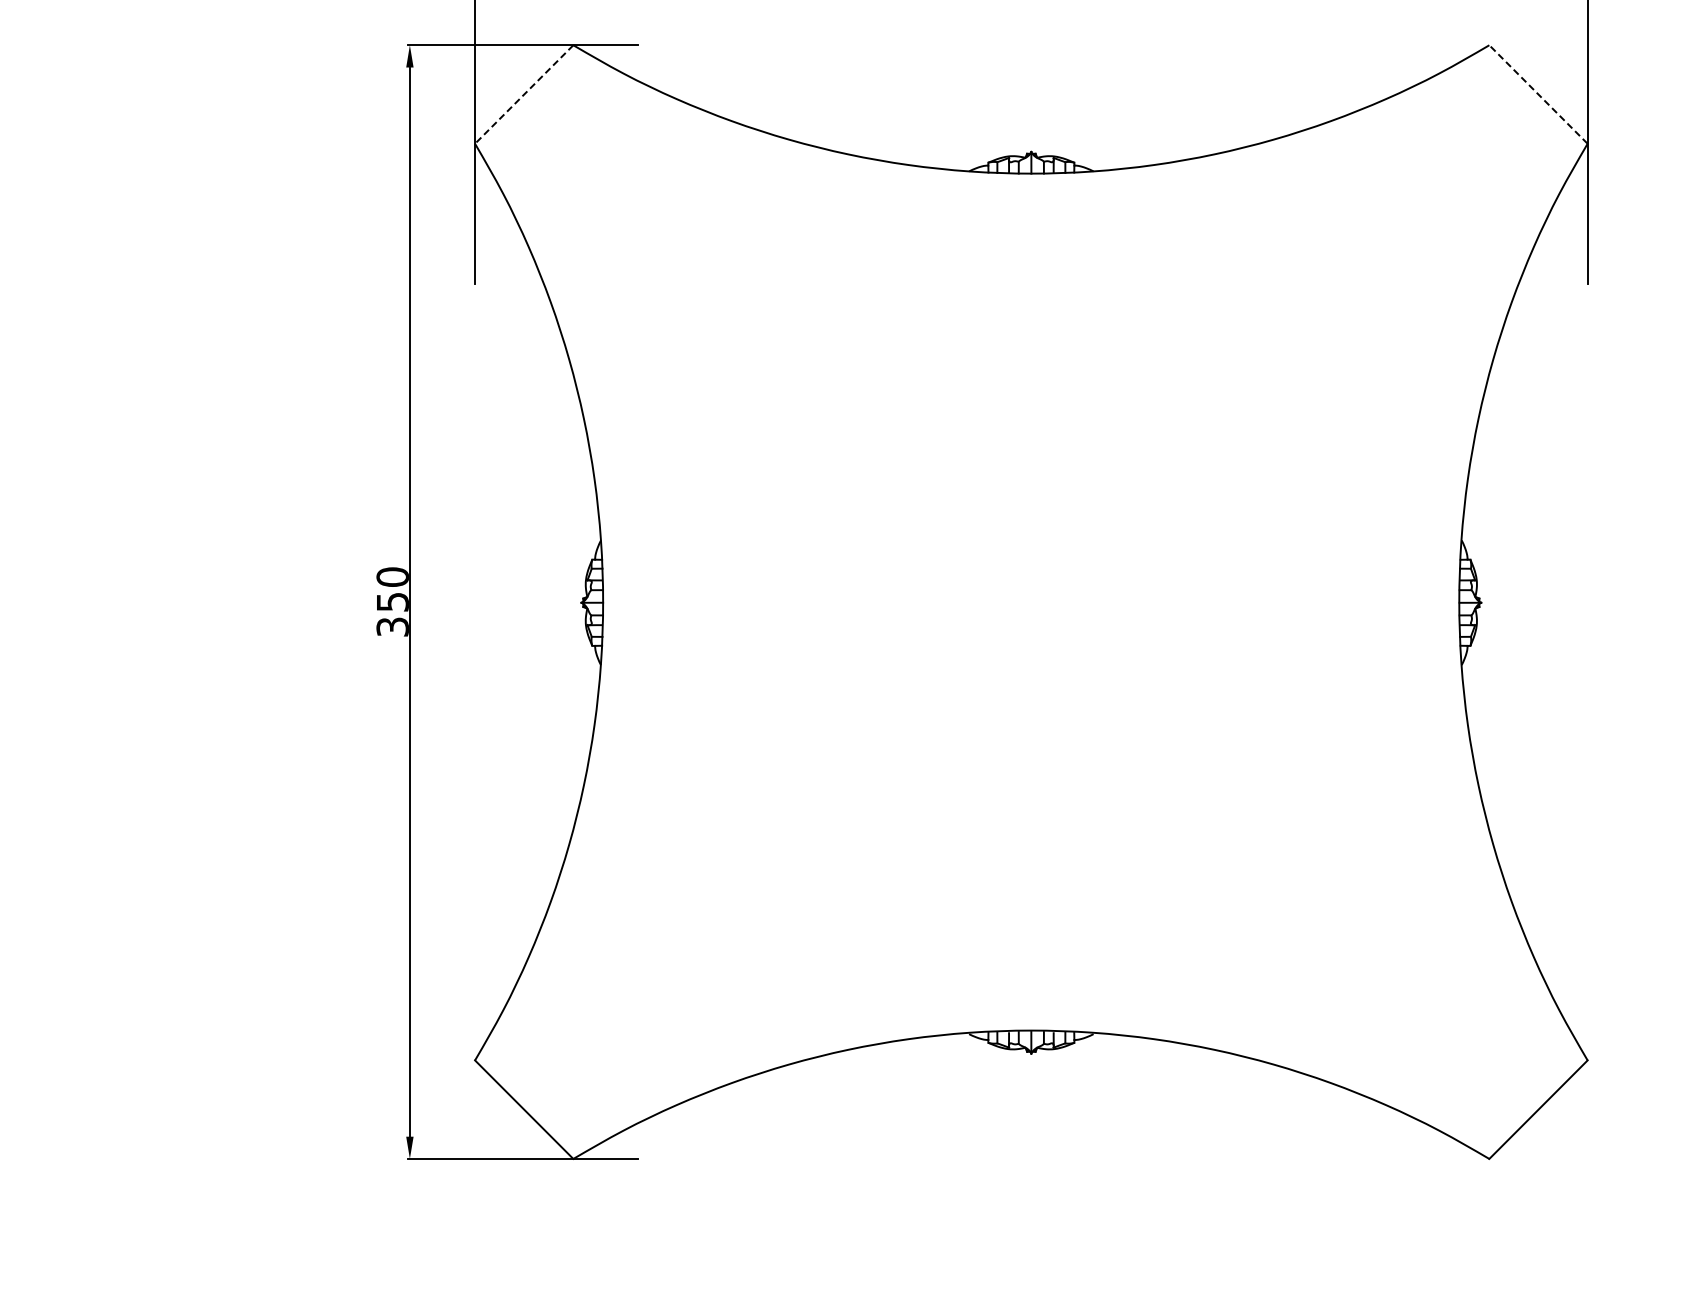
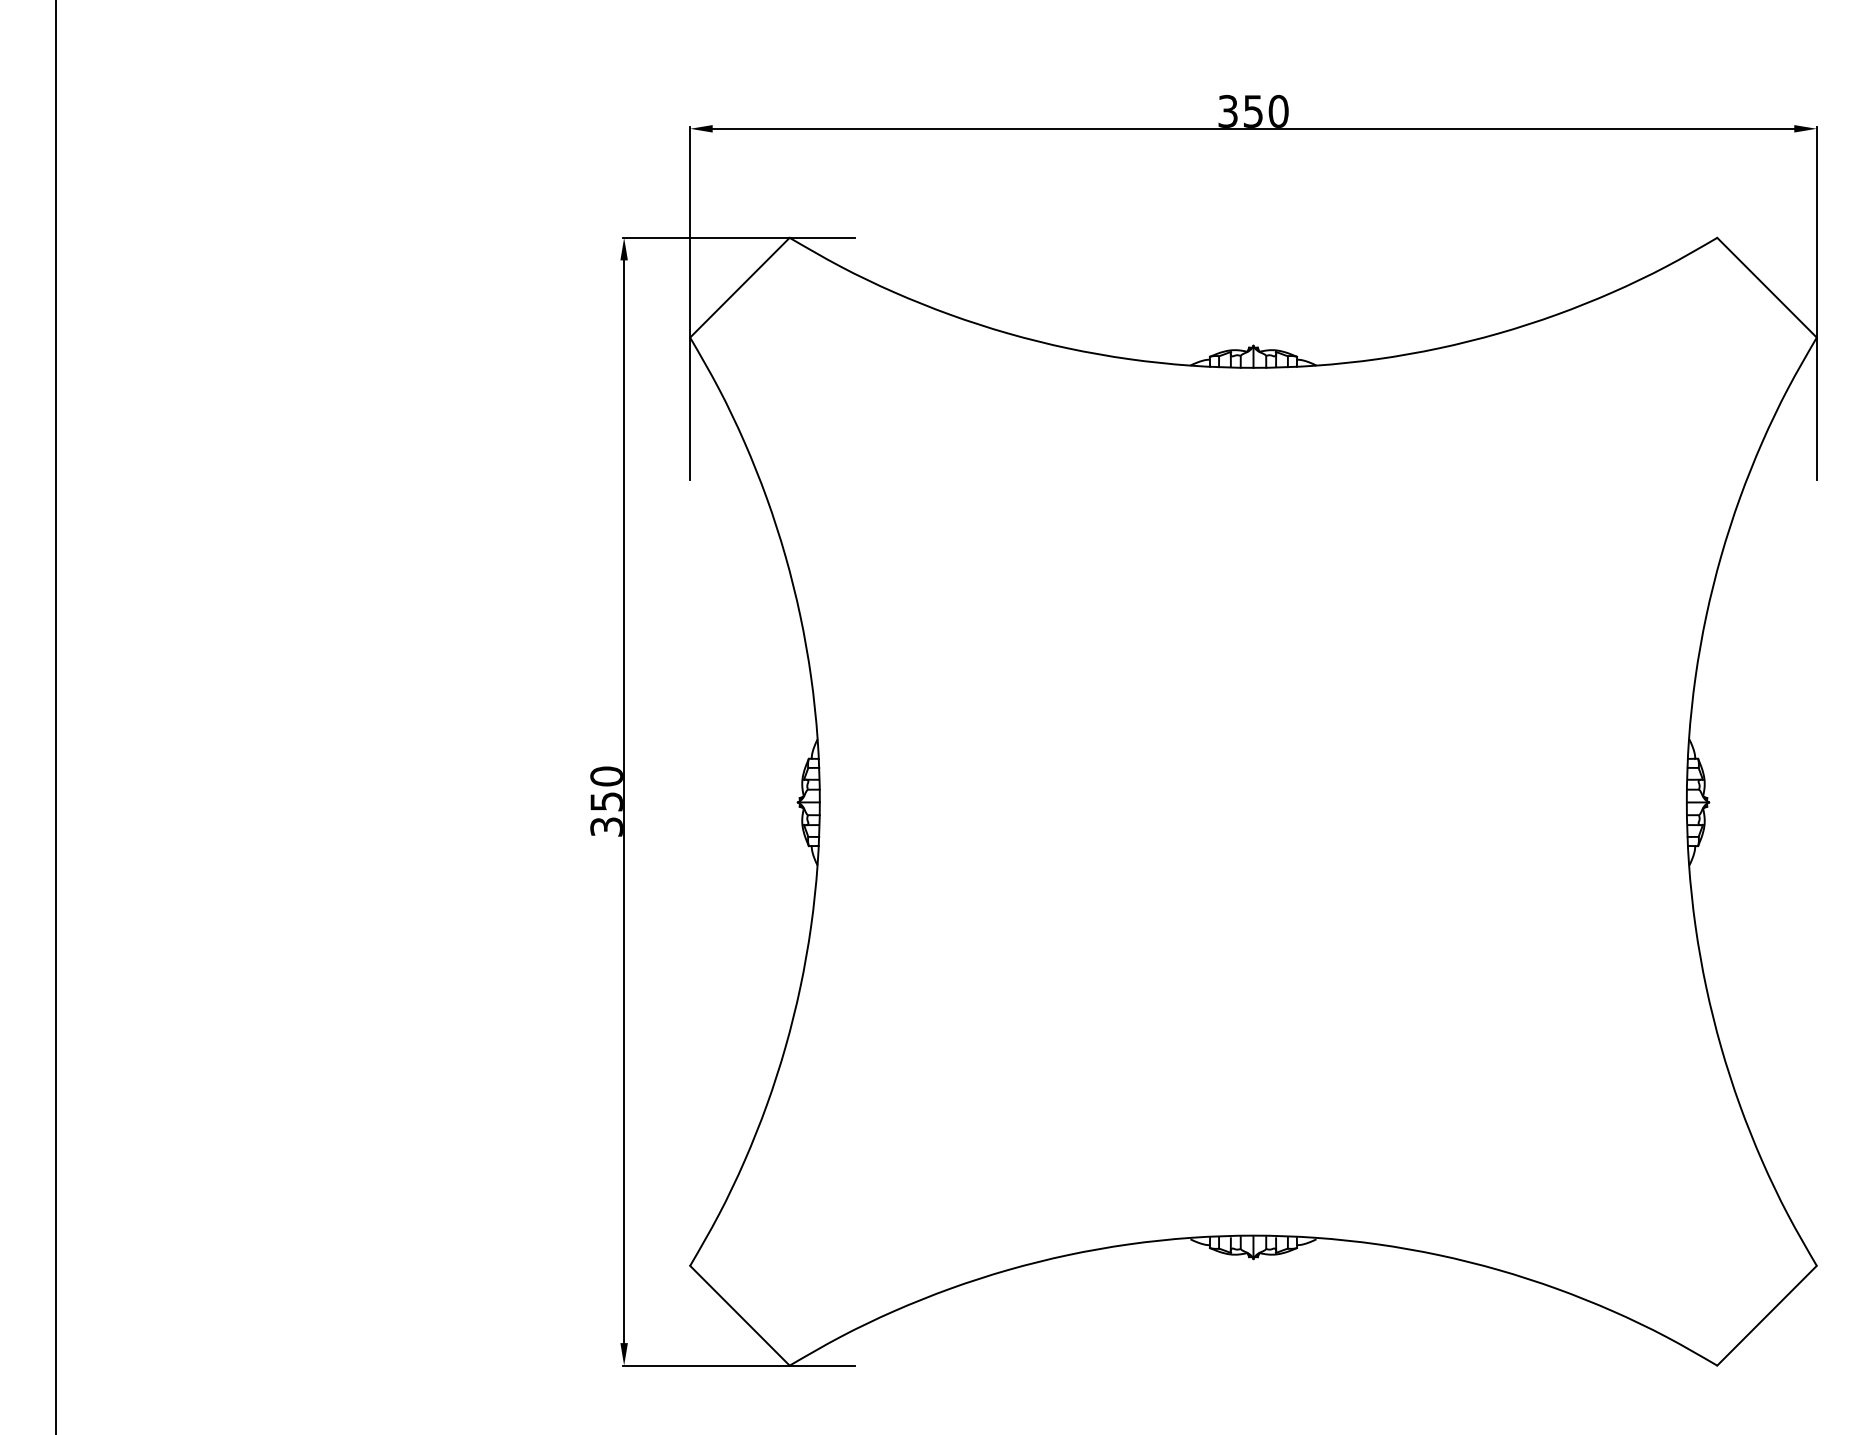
line: (1537, 94) -> (1766, 287), dashed -> solid
line: (523, 95) -> (739, 288), dashed -> solid

